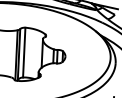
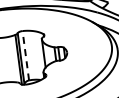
line: (24, 52) -> (26, 55), solid -> dashed

